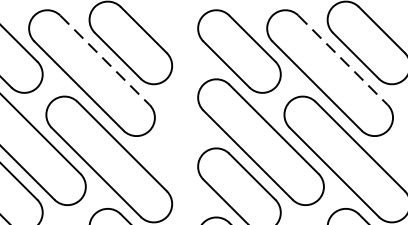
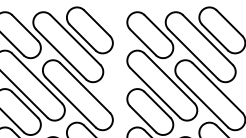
line: (104, 61) -> (75, 40), dashed -> solid
line: (344, 61) -> (208, 40), dashed -> solid

